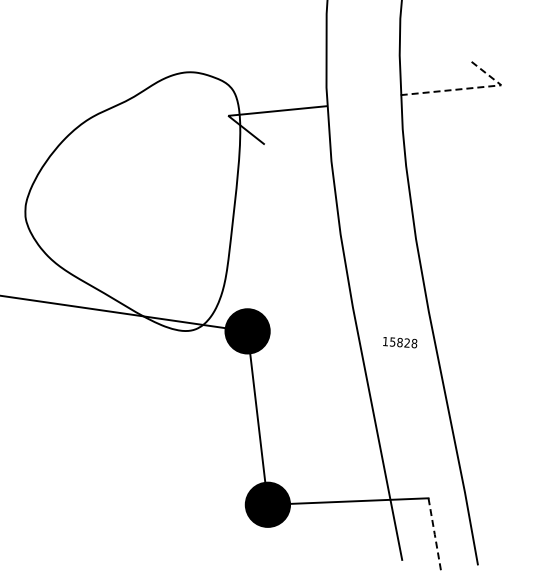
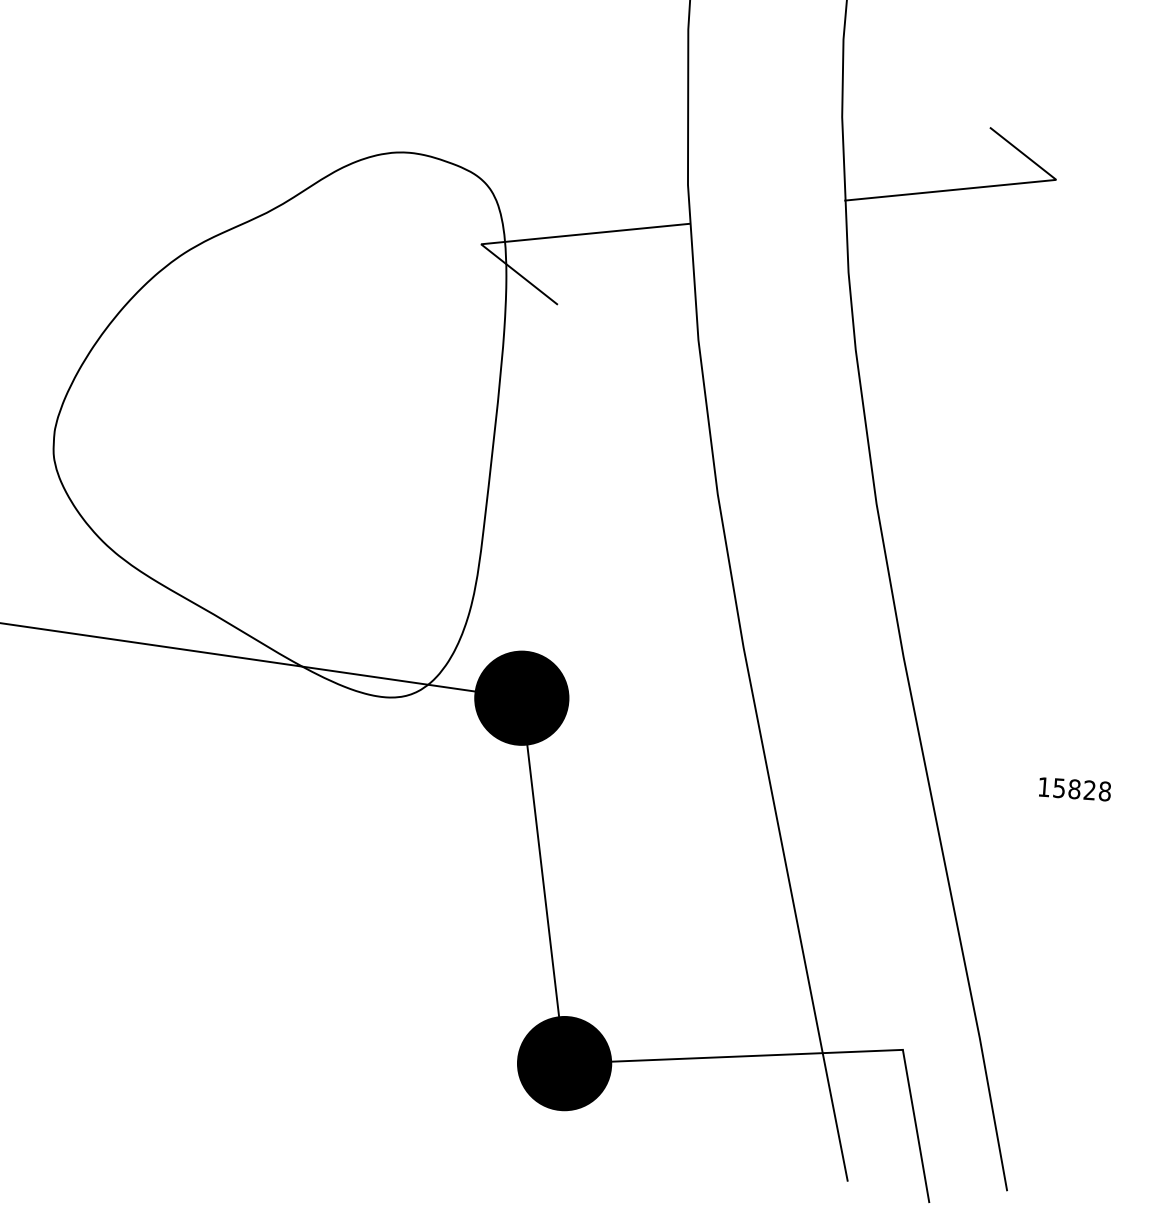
line: (471, 88) -> (993, 186), dashed -> solid
text: (400, 342) -> (1075, 789), moved
line: (434, 534) -> (915, 1126), dashed -> solid

